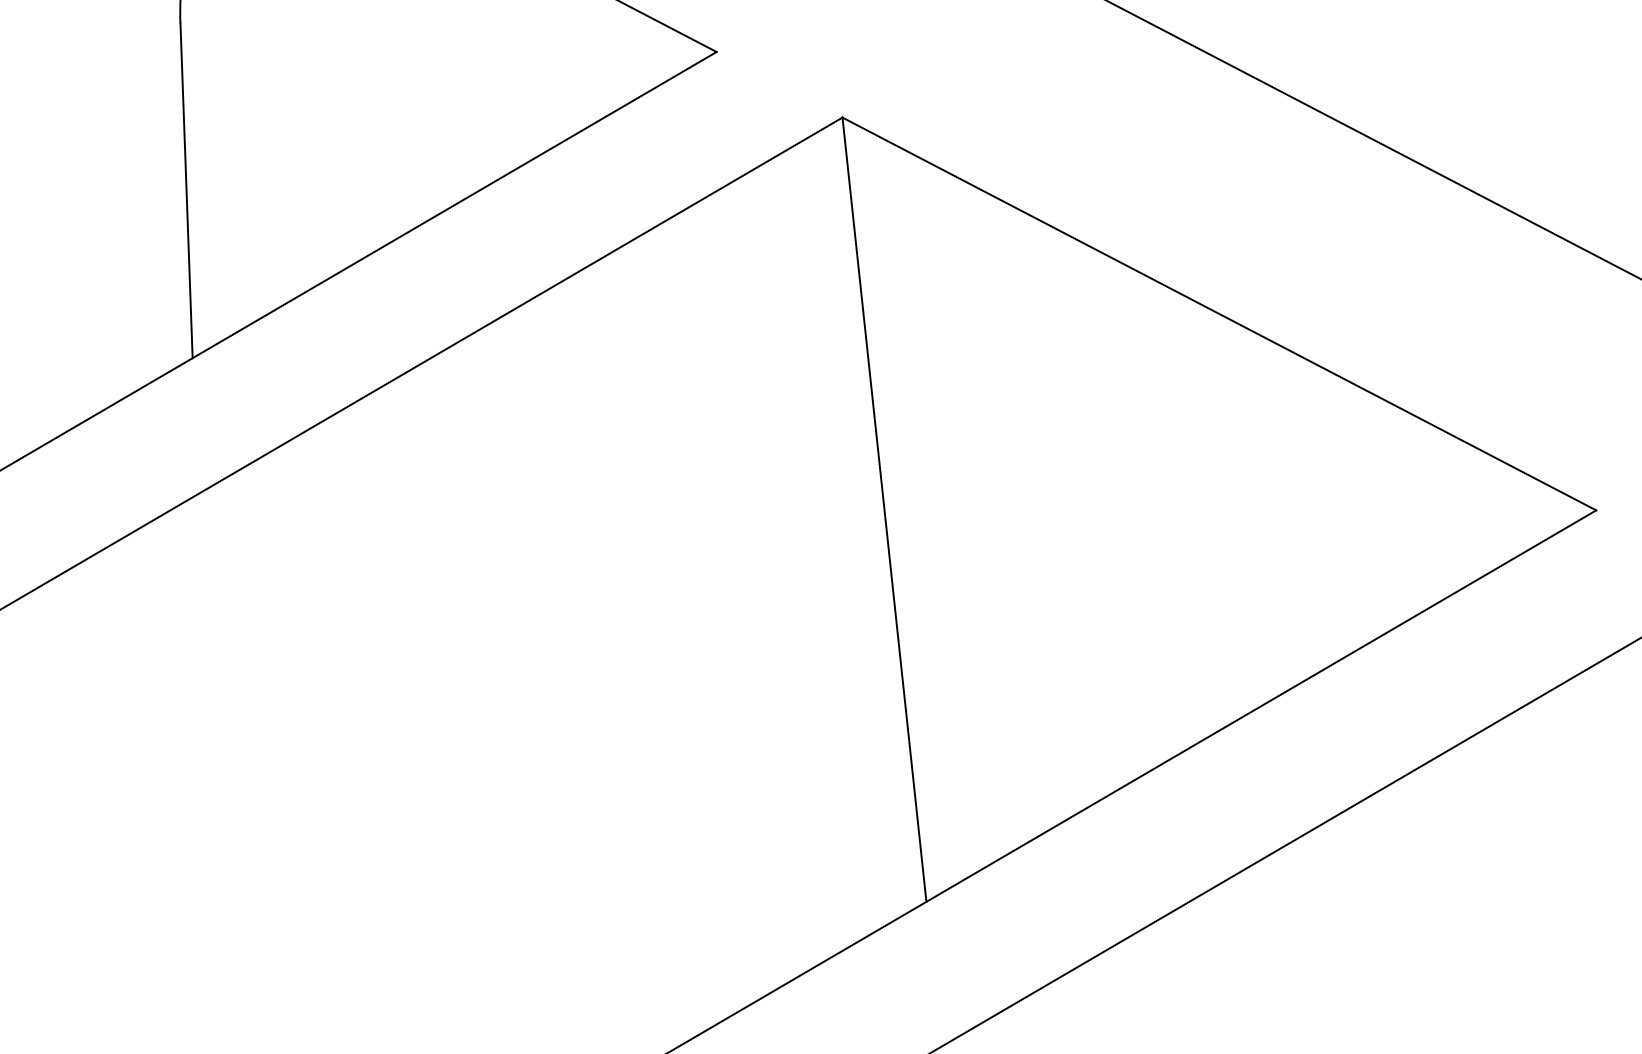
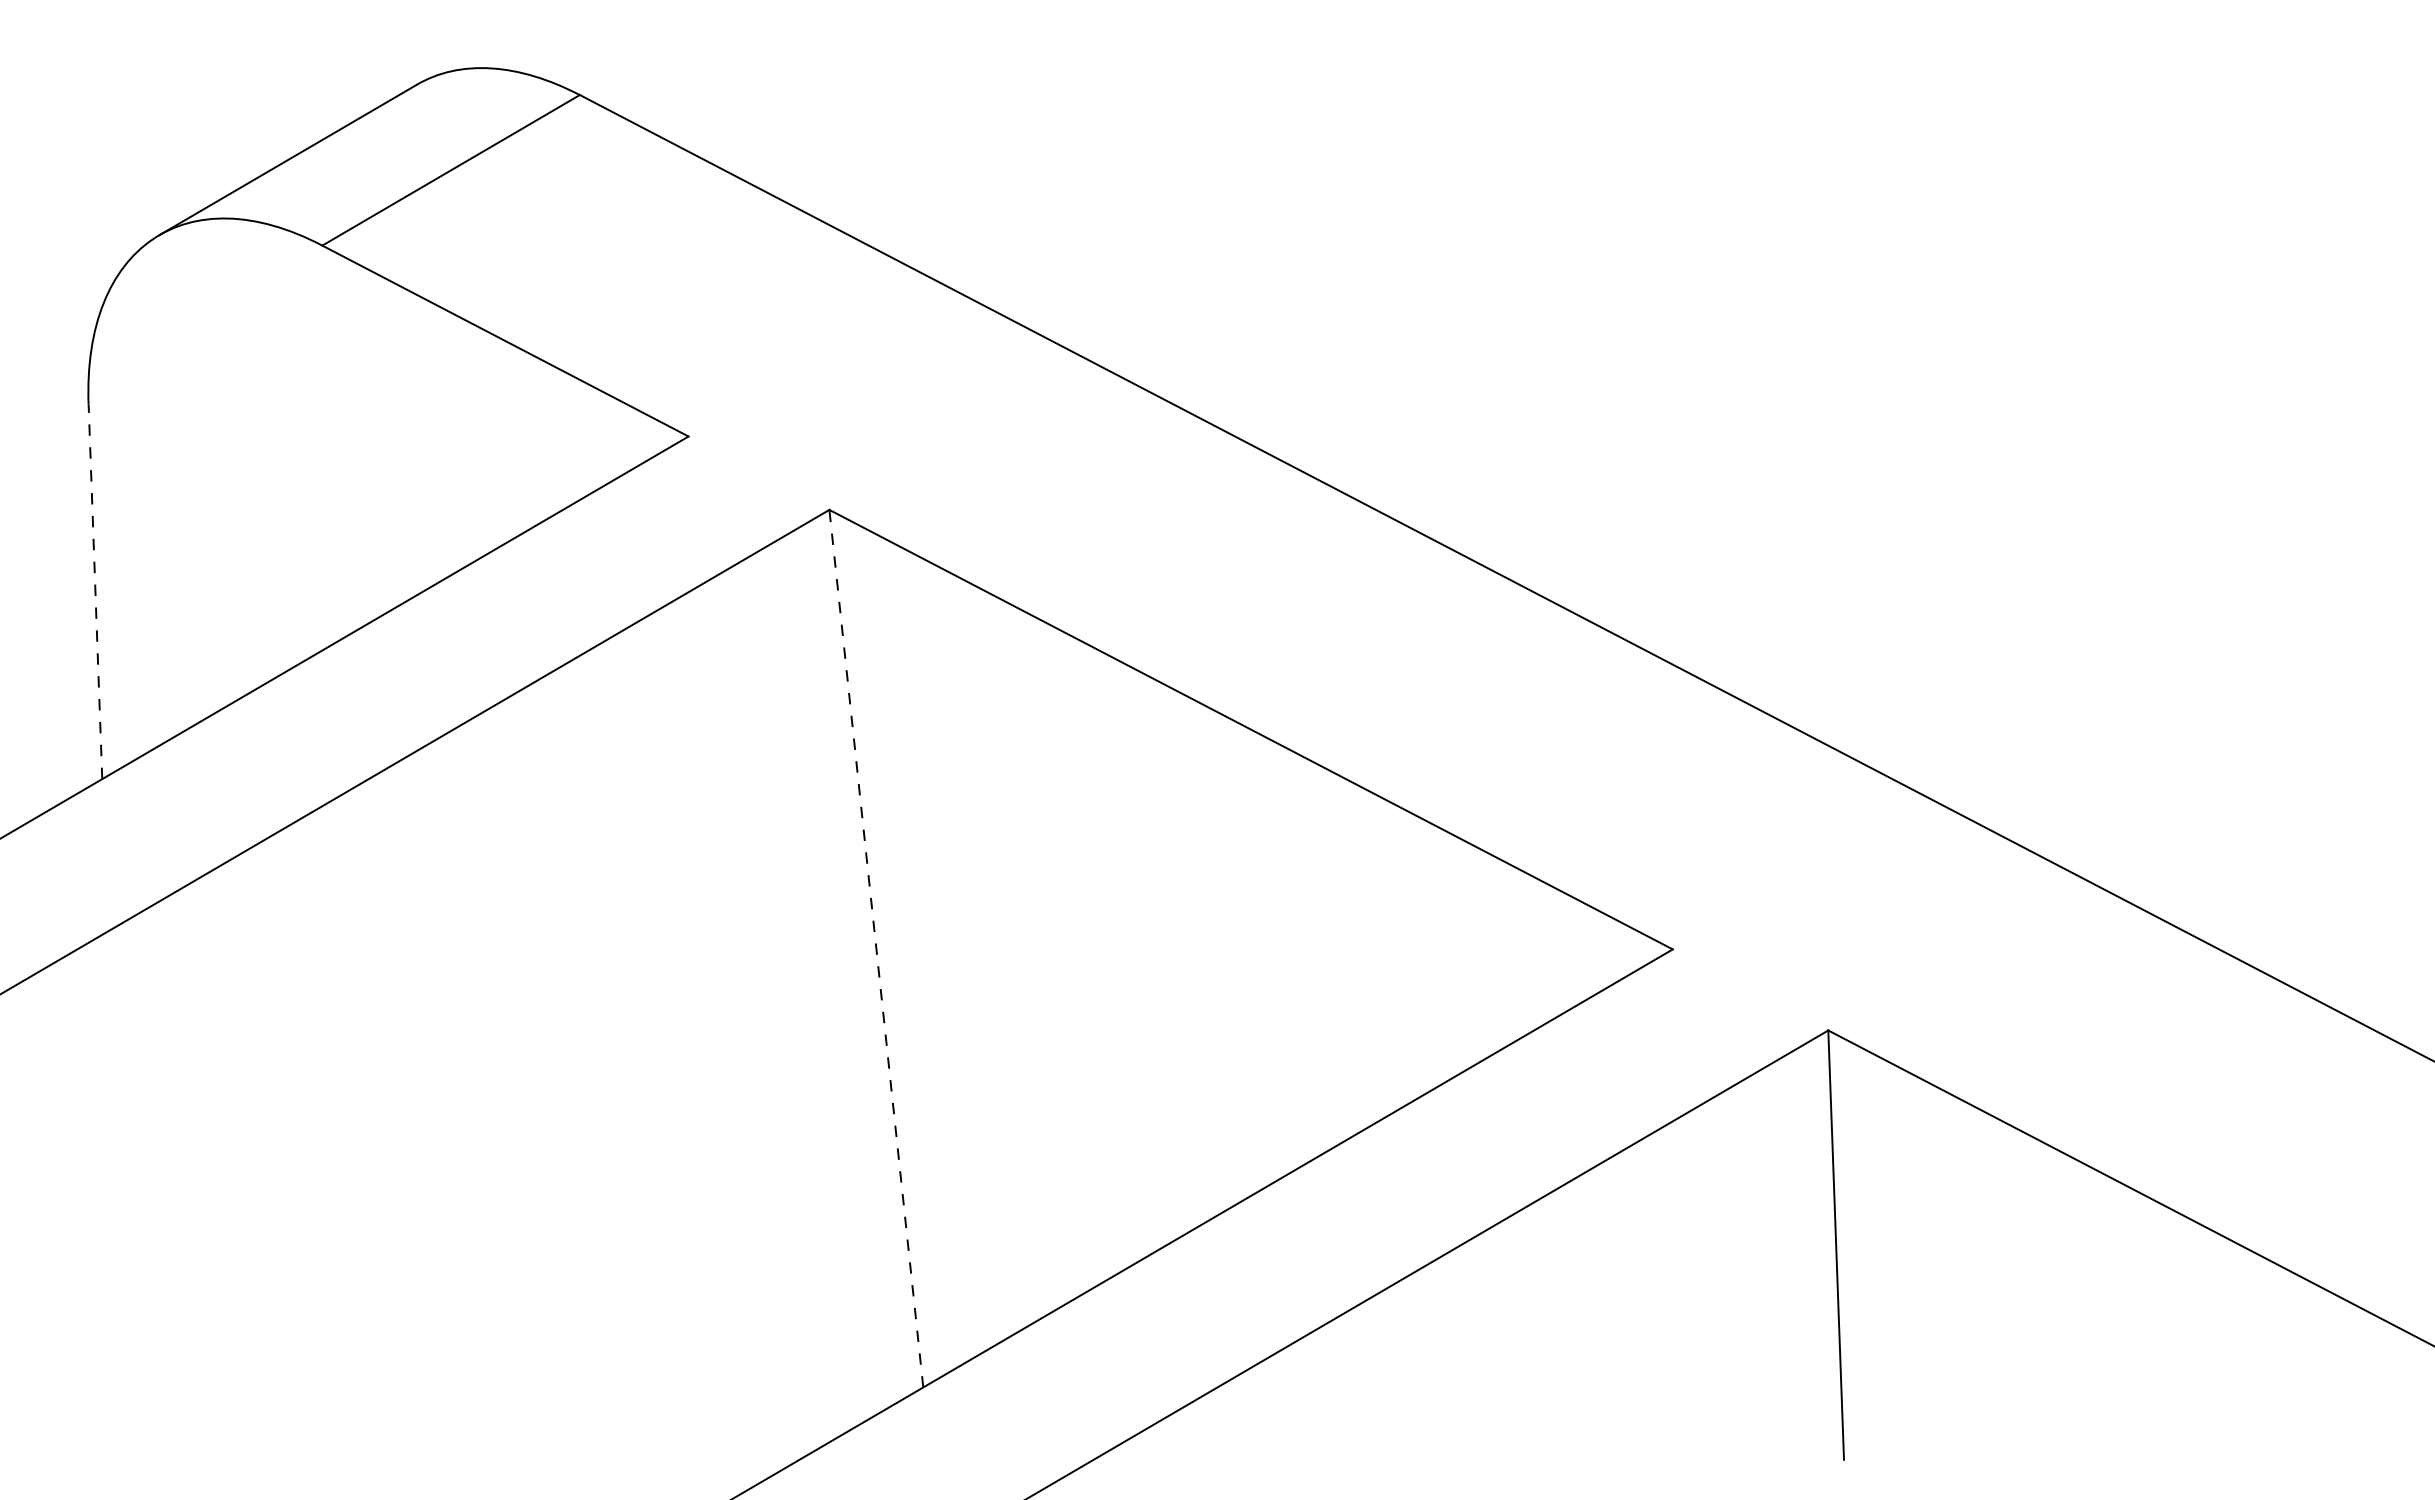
line: (186, 190) -> (95, 591), solid -> dashed
line: (884, 509) -> (876, 948), solid -> dashed

